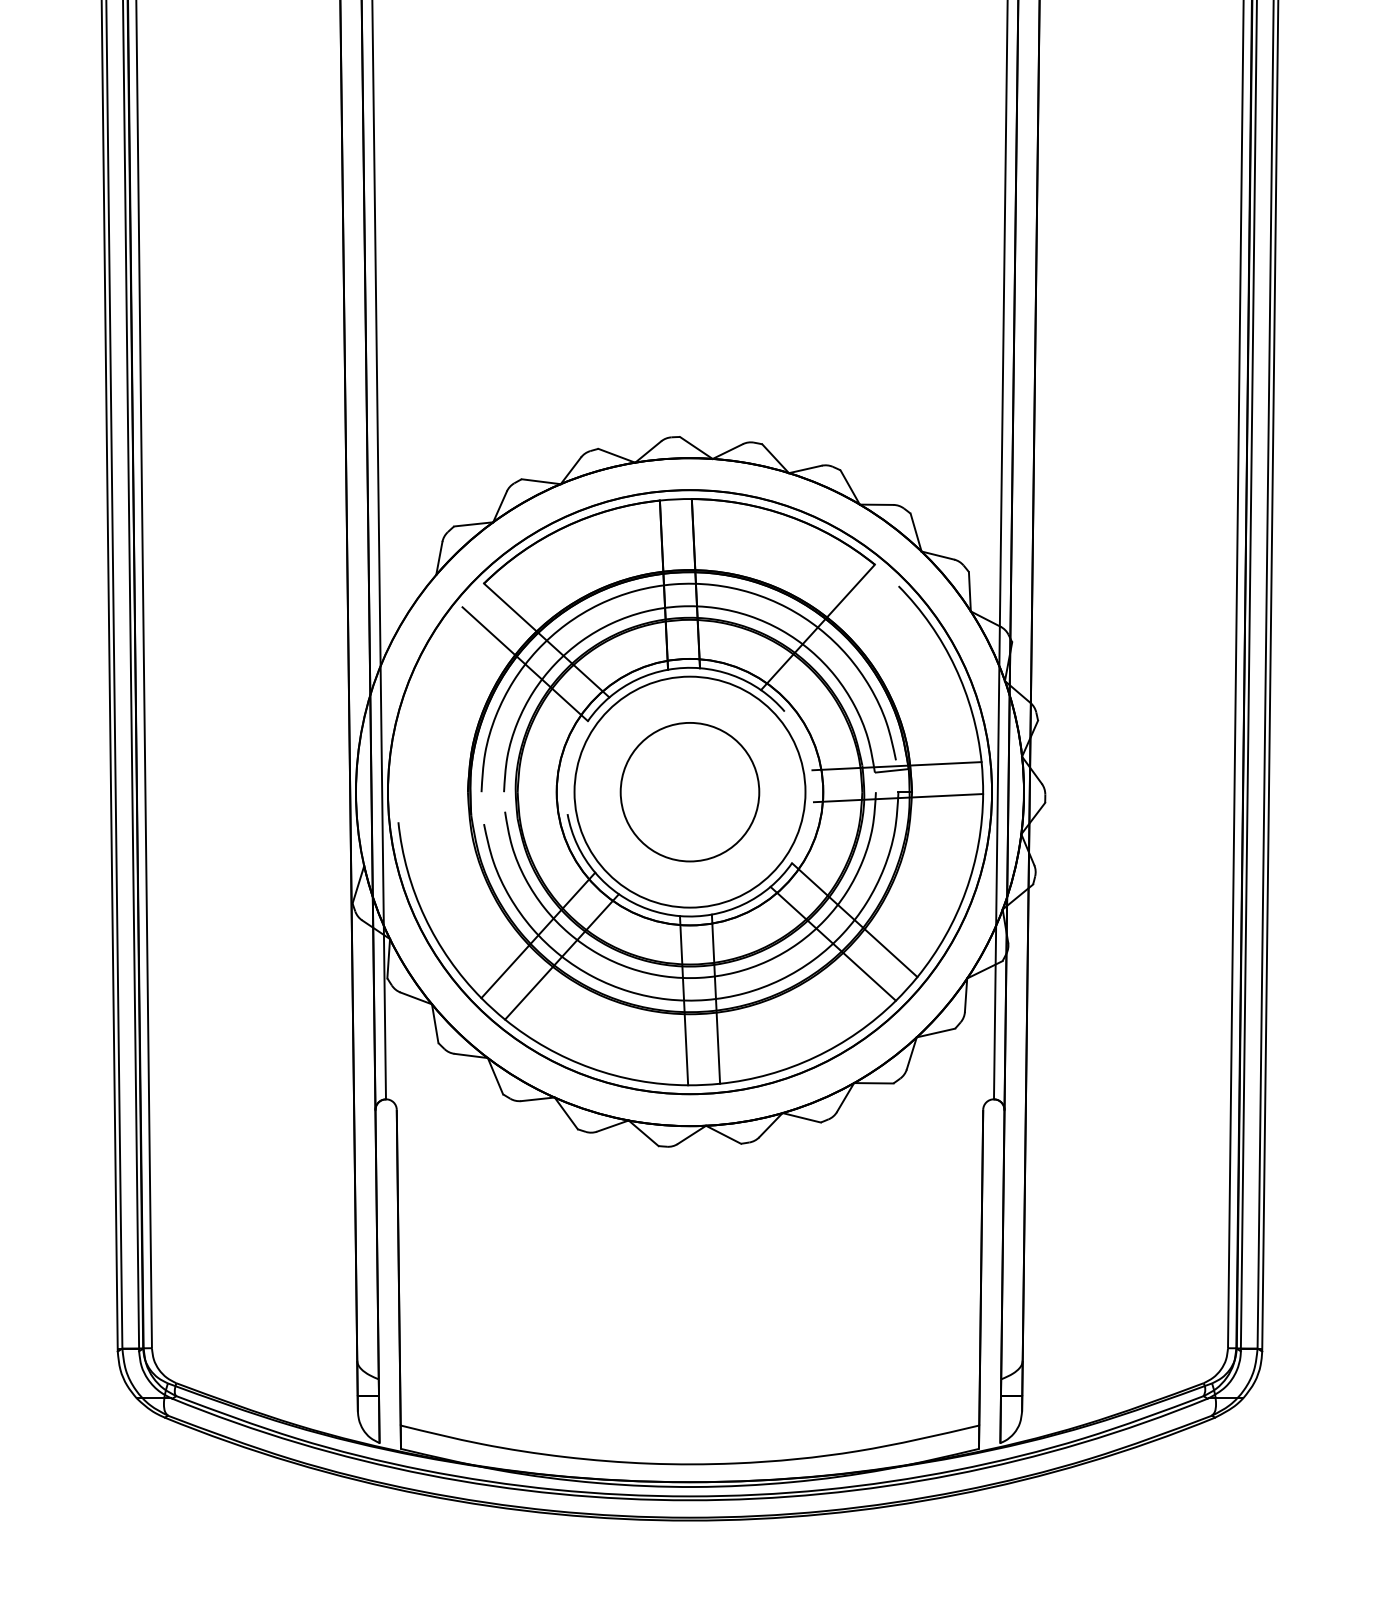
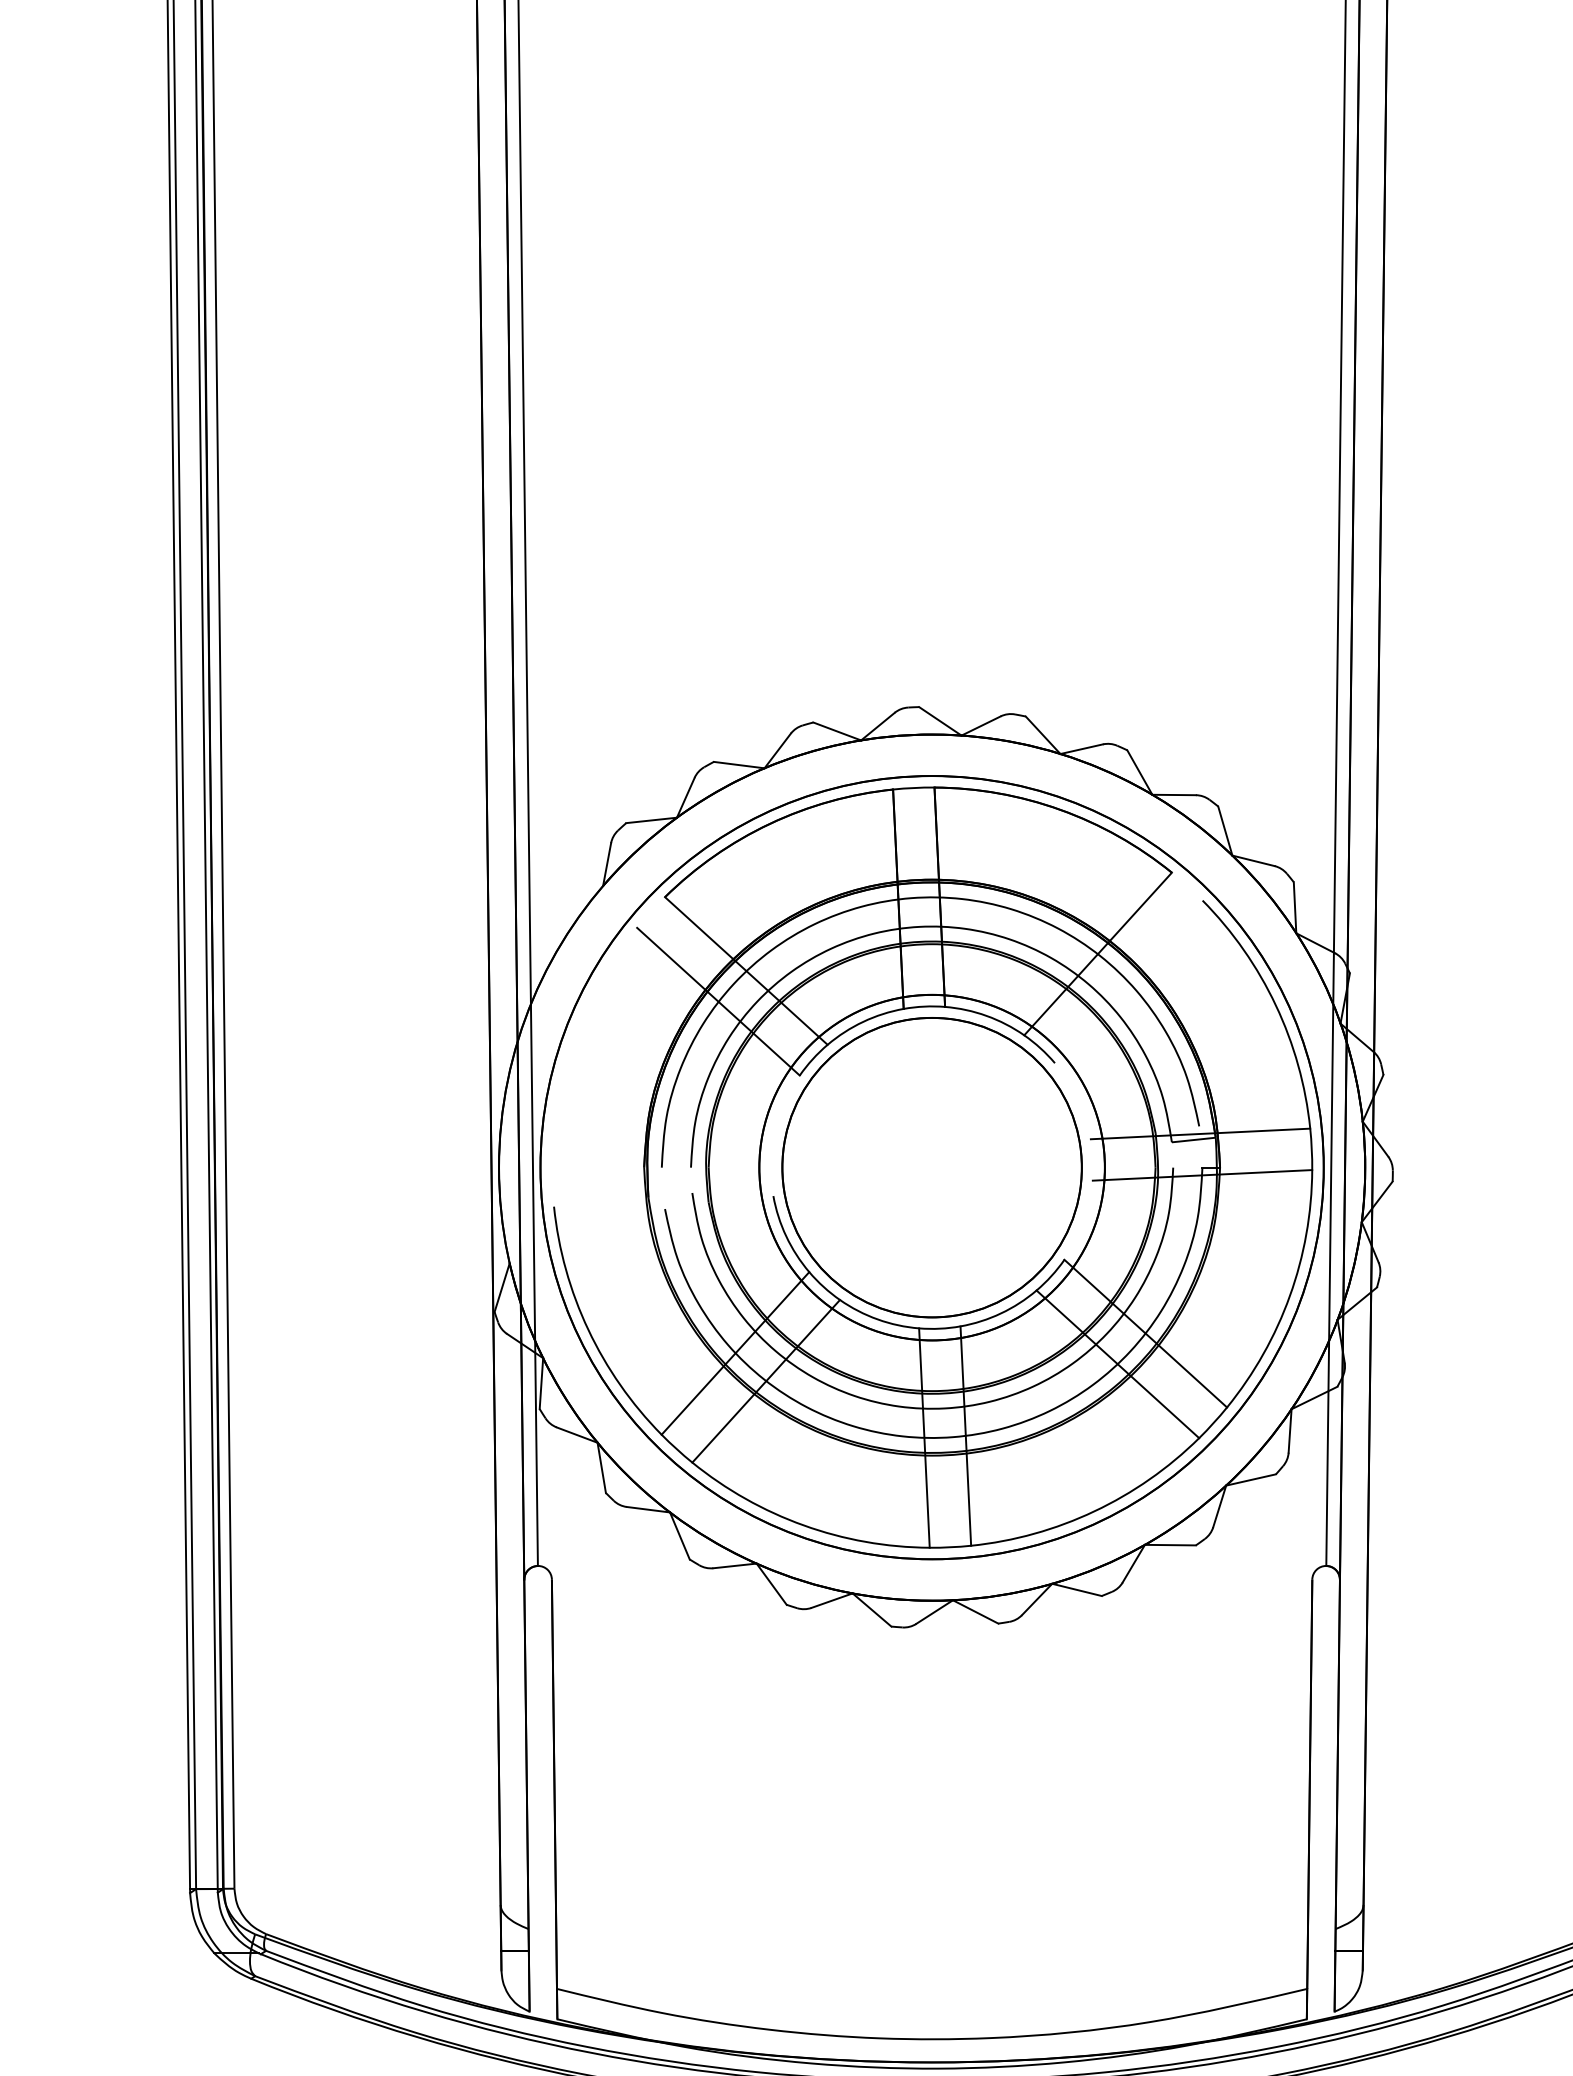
circle: (689, 791) -> (931, 1166), size x1.67

